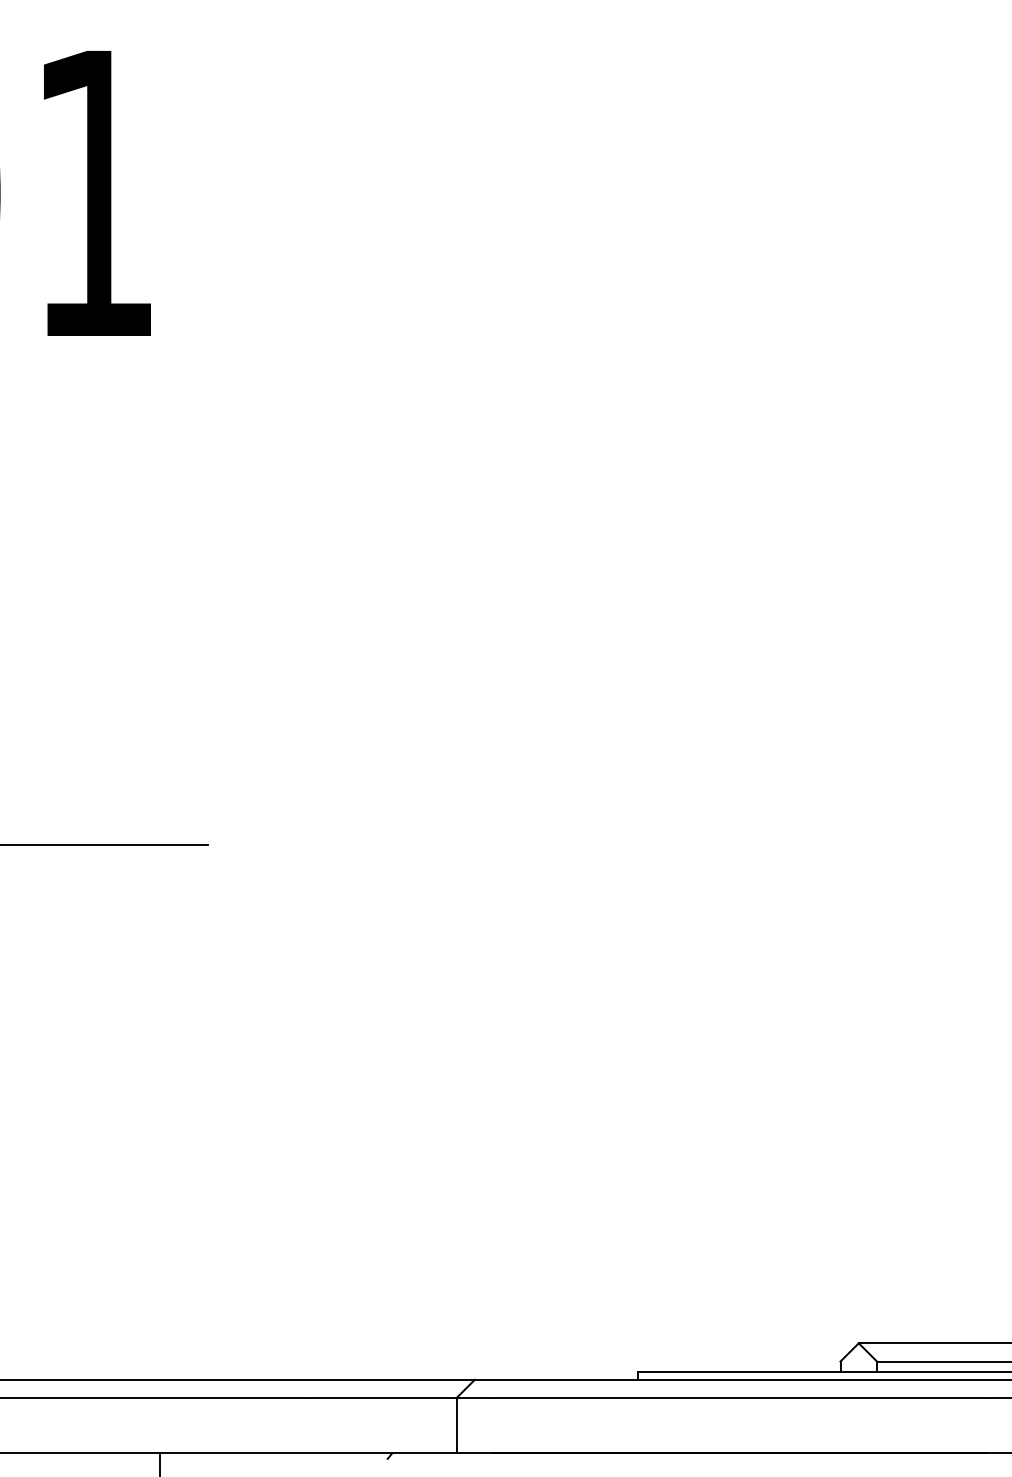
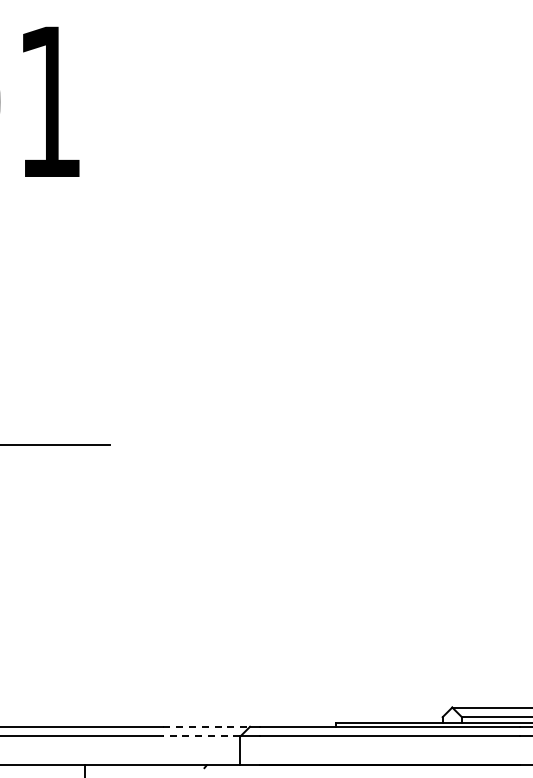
line: (393, 1379) -> (207, 726), solid -> dashed
line: (382, 1398) -> (201, 736), solid -> dashed

